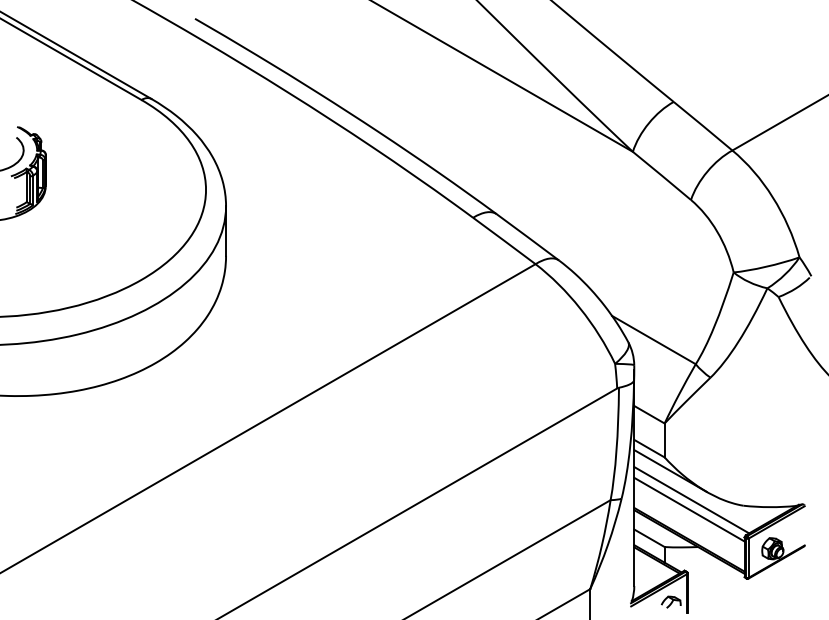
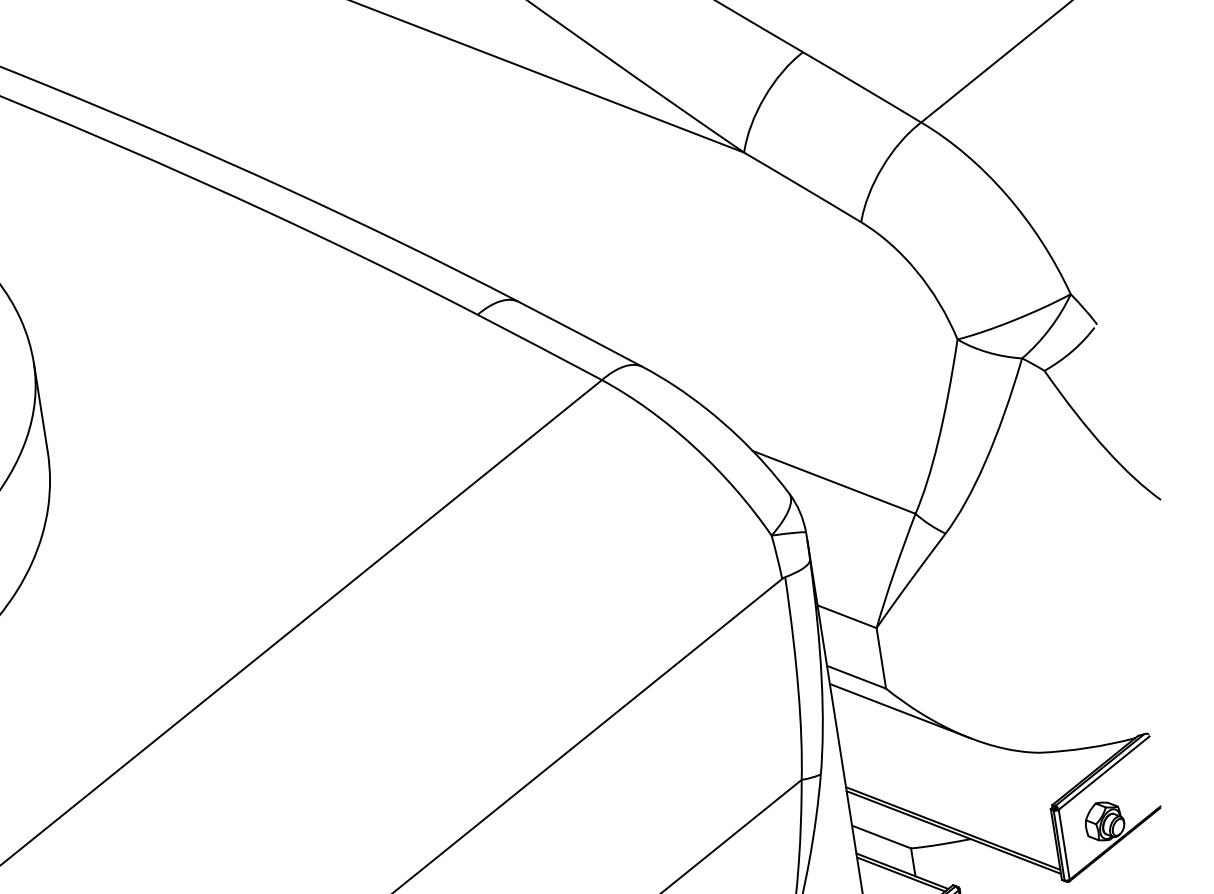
line: (691, 500) -> (945, 757), removed
line: (689, 509) -> (944, 774), removed

